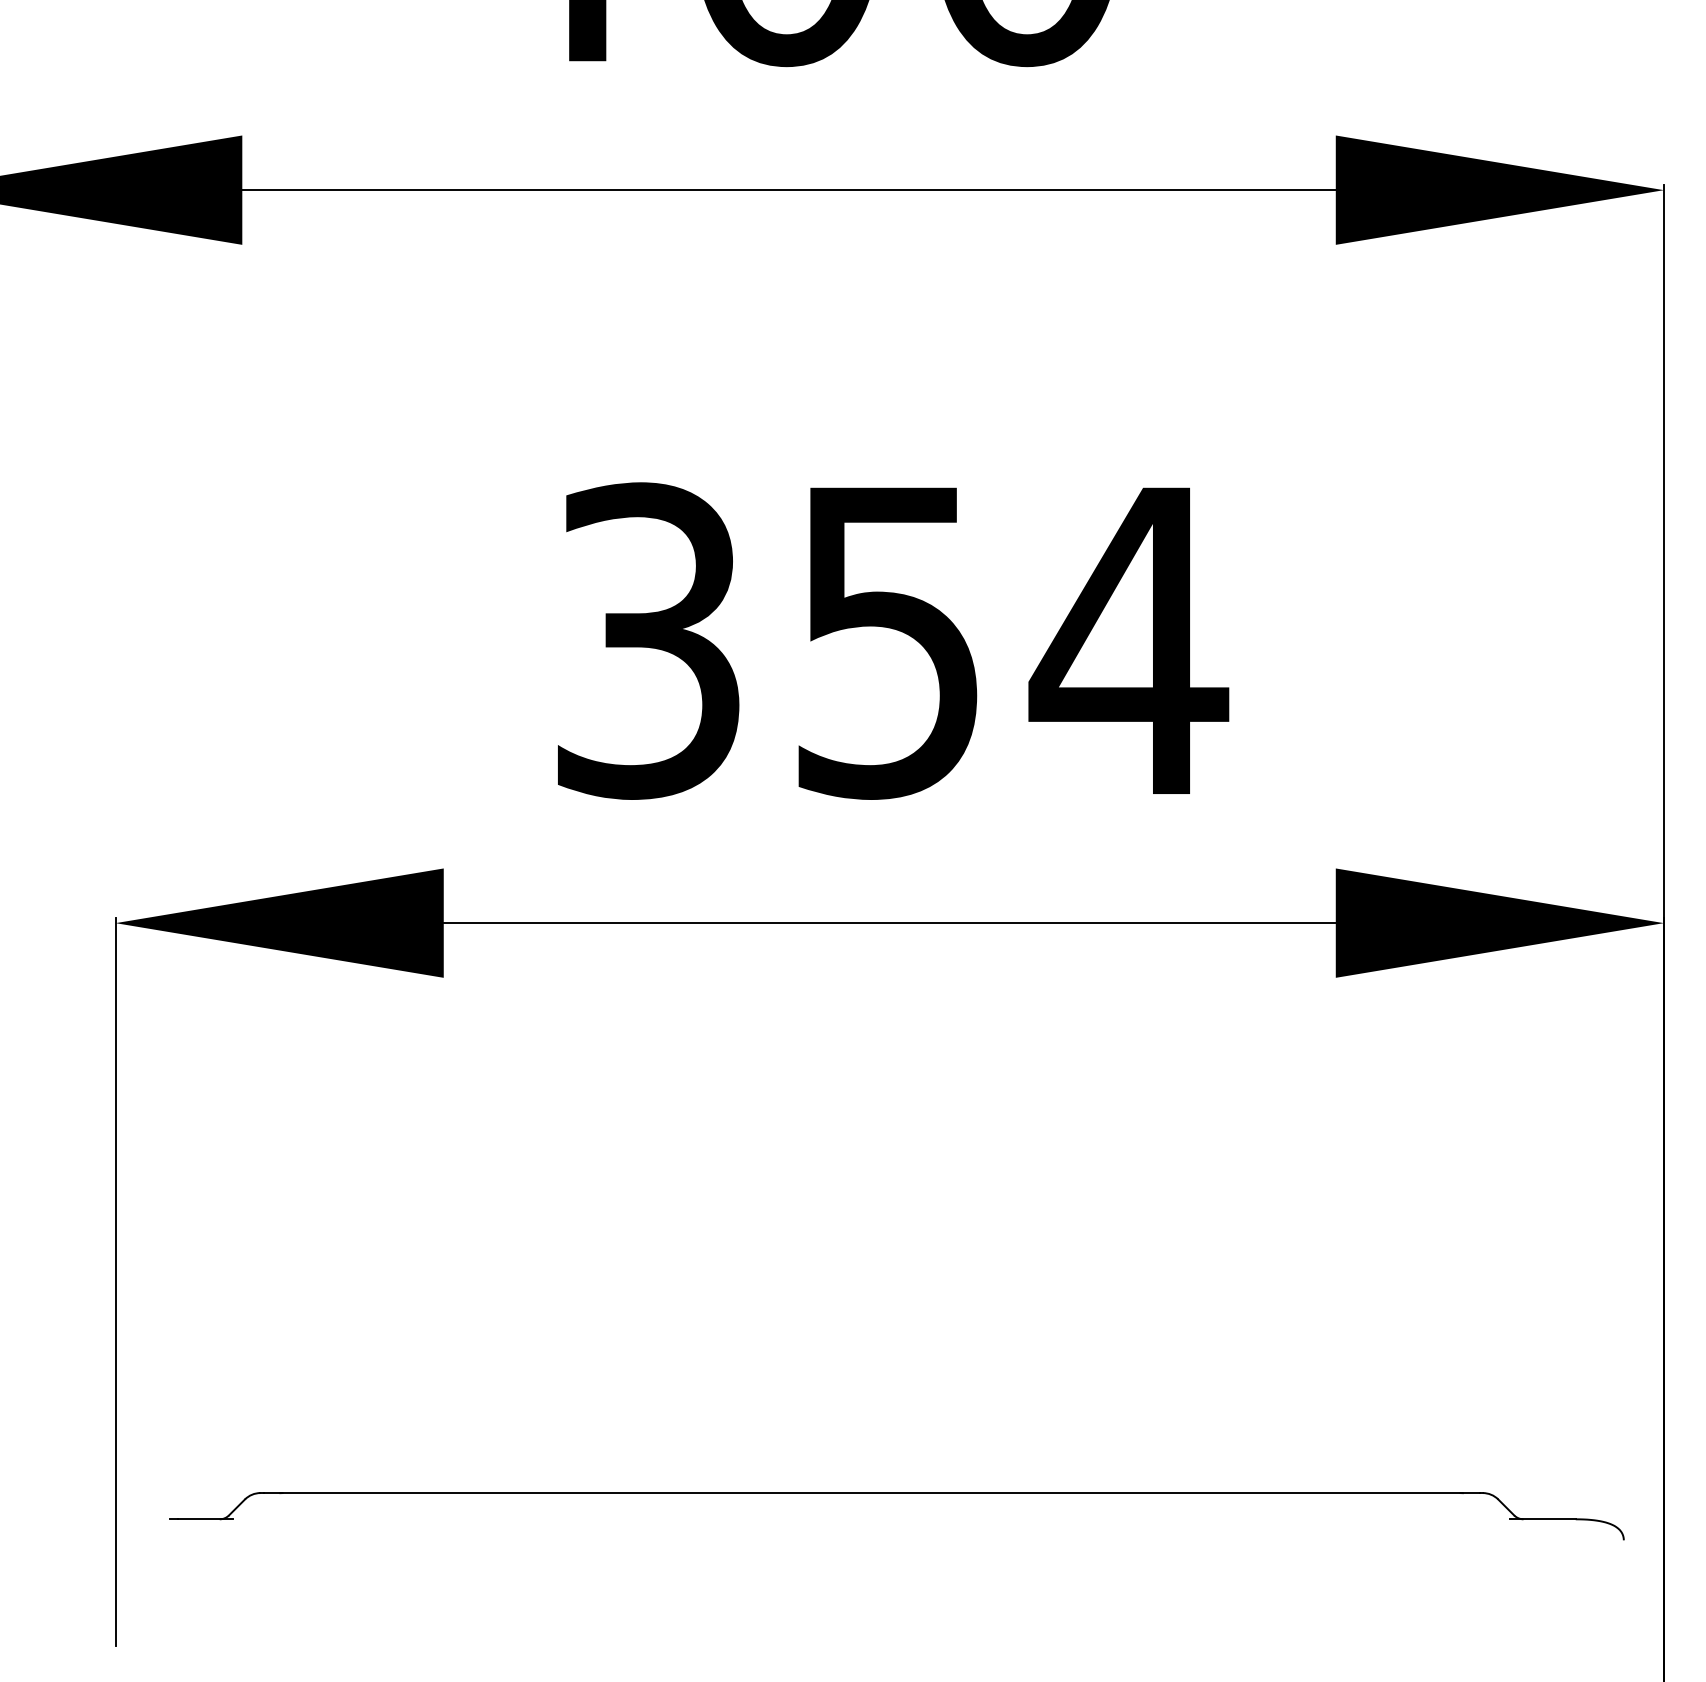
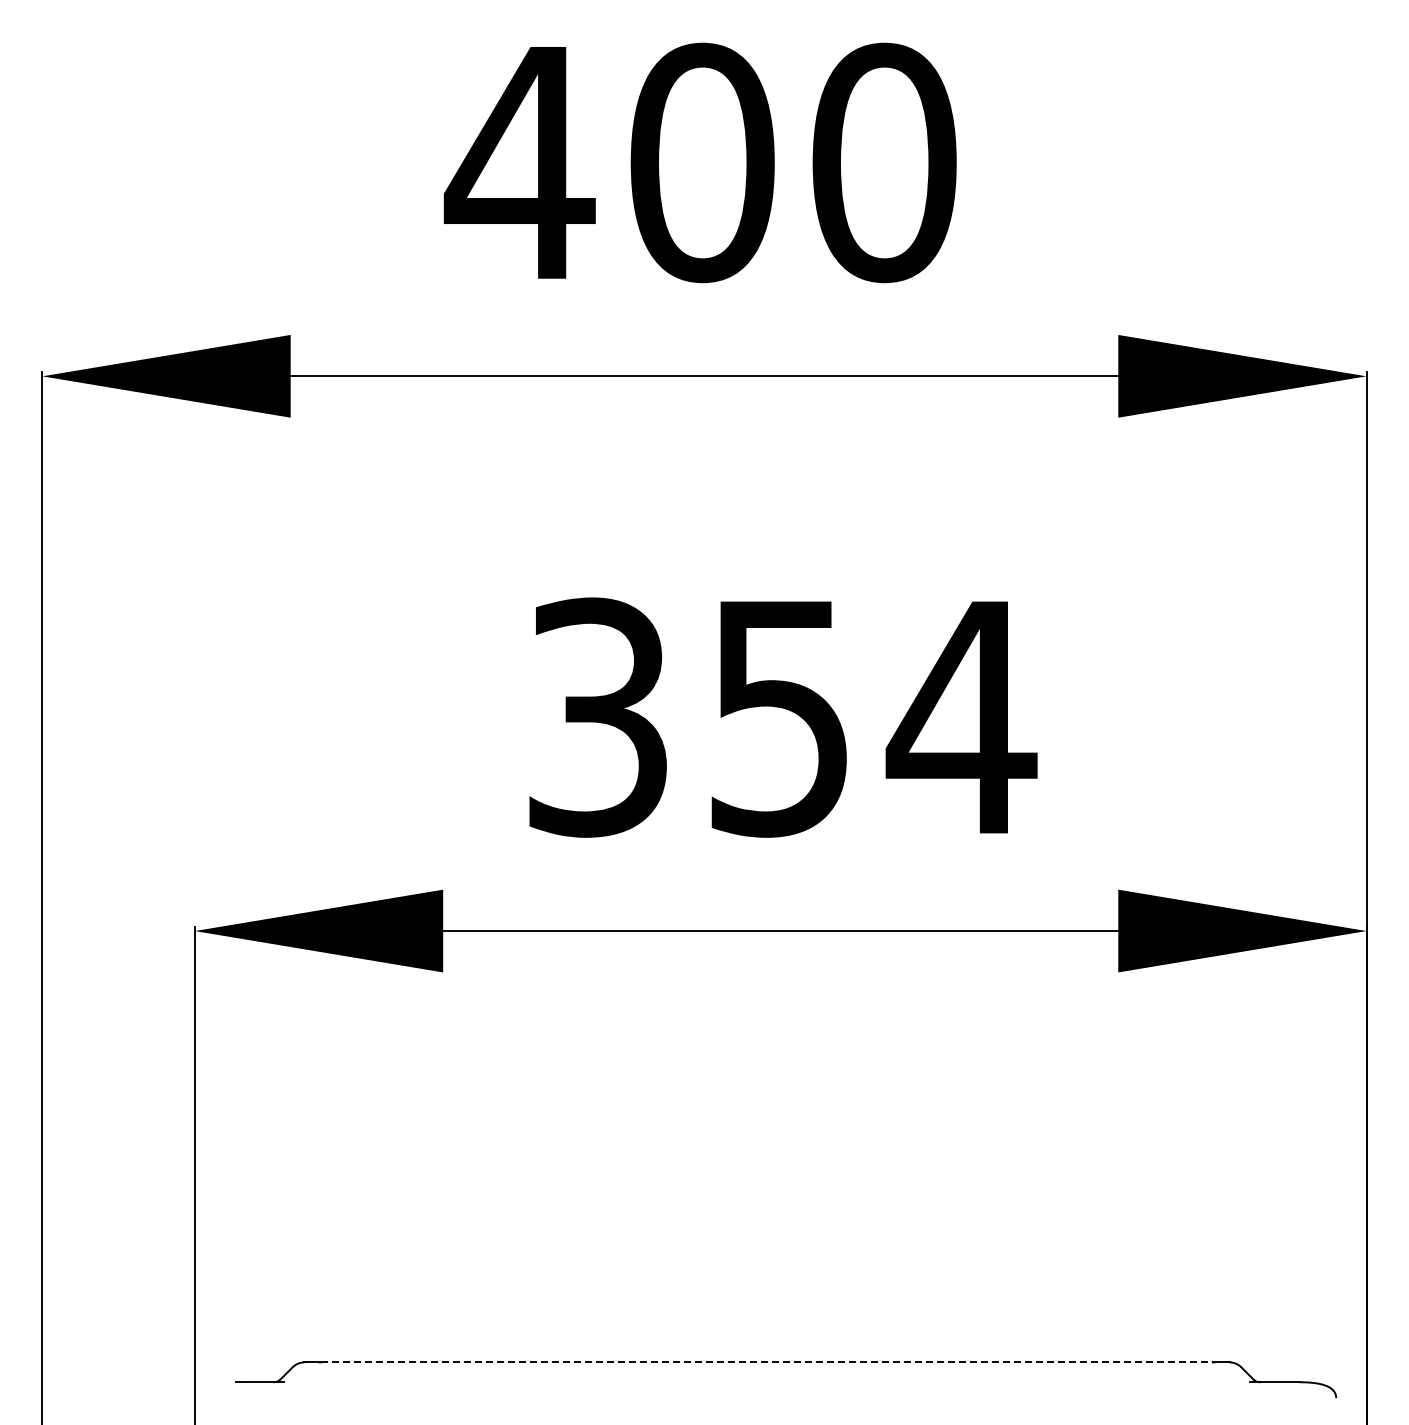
line: (872, 1493) -> (767, 1362), solid -> dashed

